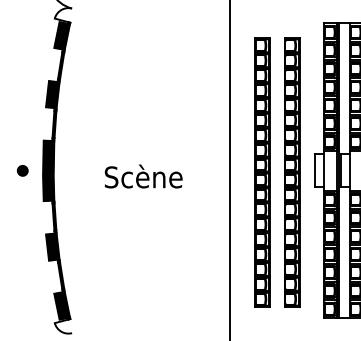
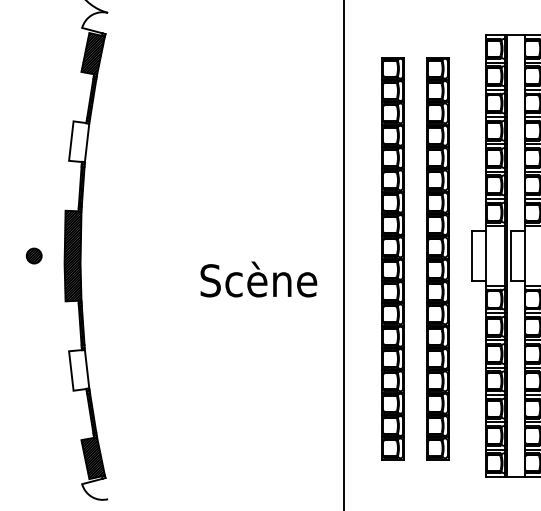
hatch: (52, 94) -> (78, 141), removed
text: (143, 176) -> (258, 279), moved
hatch: (52, 246) -> (78, 369), removed

